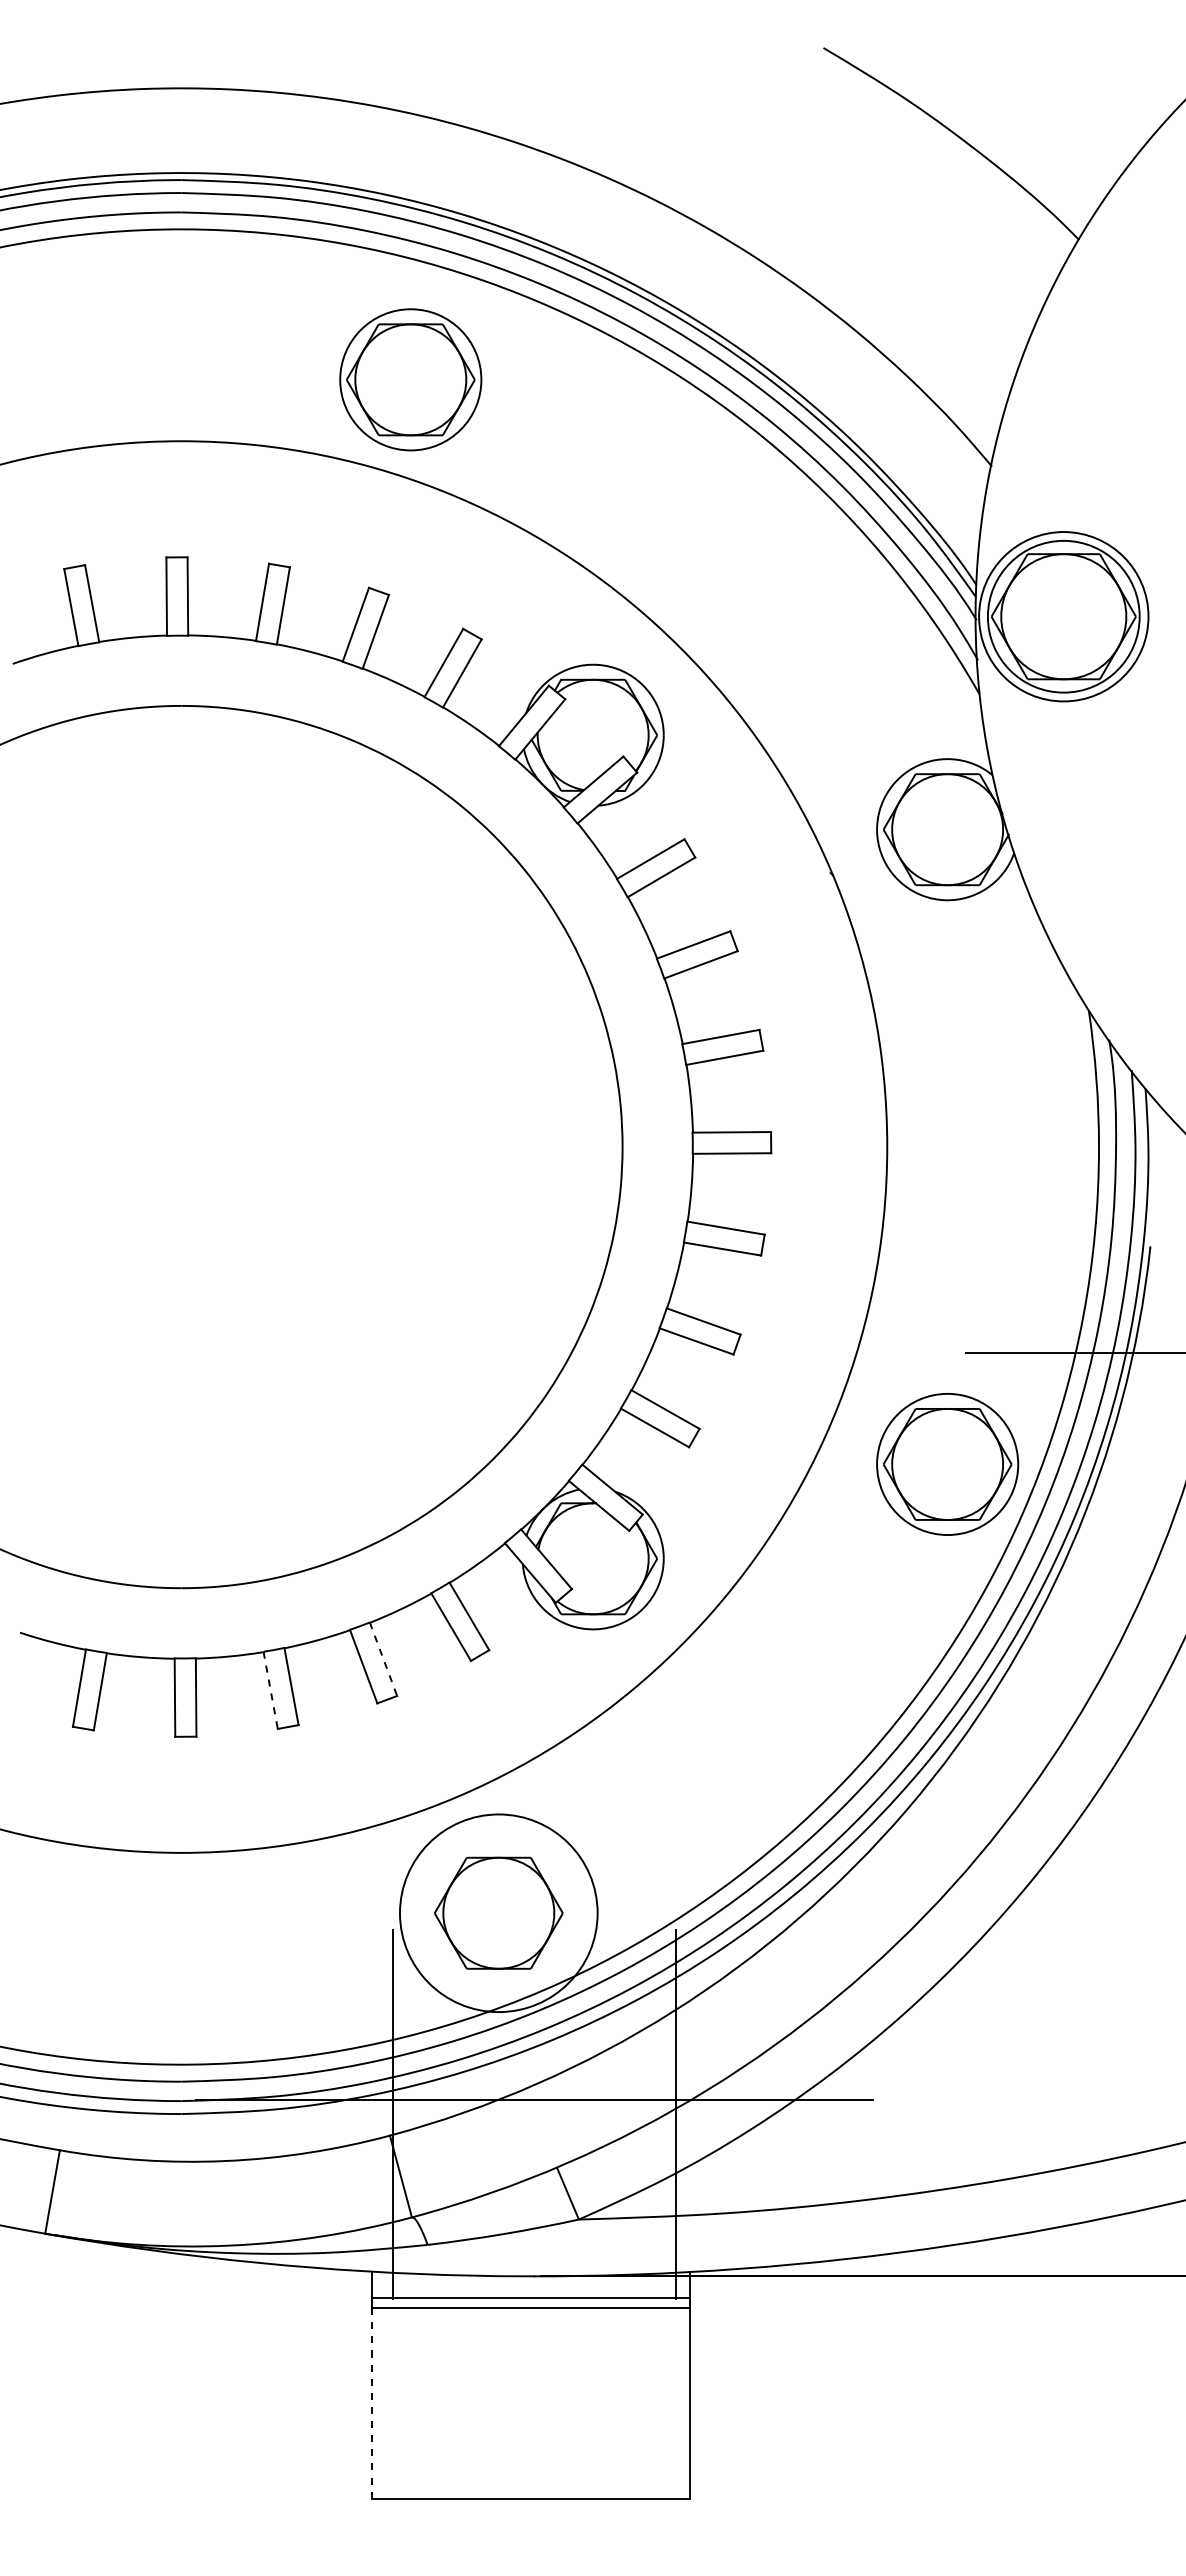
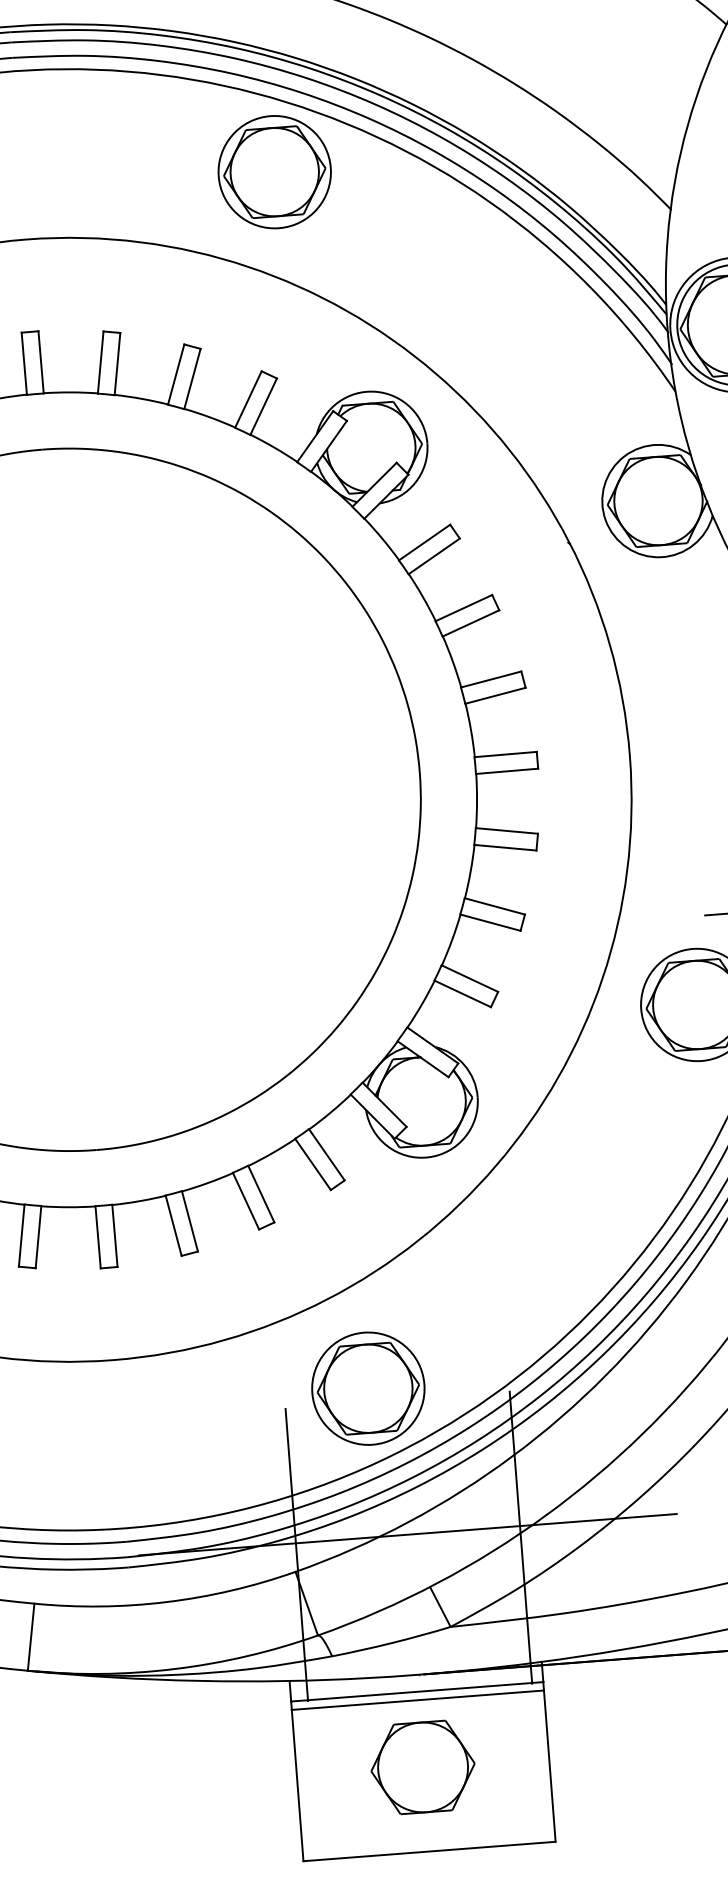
part: (410, 379) -> (274, 171), moved
line: (383, 1659) -> (261, 1194), dashed -> solid
line: (270, 1690) -> (173, 1225), dashed -> solid
circle: (498, 1912) -> (368, 1388), size x0.71
part: (530, 2392) -> (422, 1767), added
line: (372, 2403) -> (298, 1785), dashed -> solid

